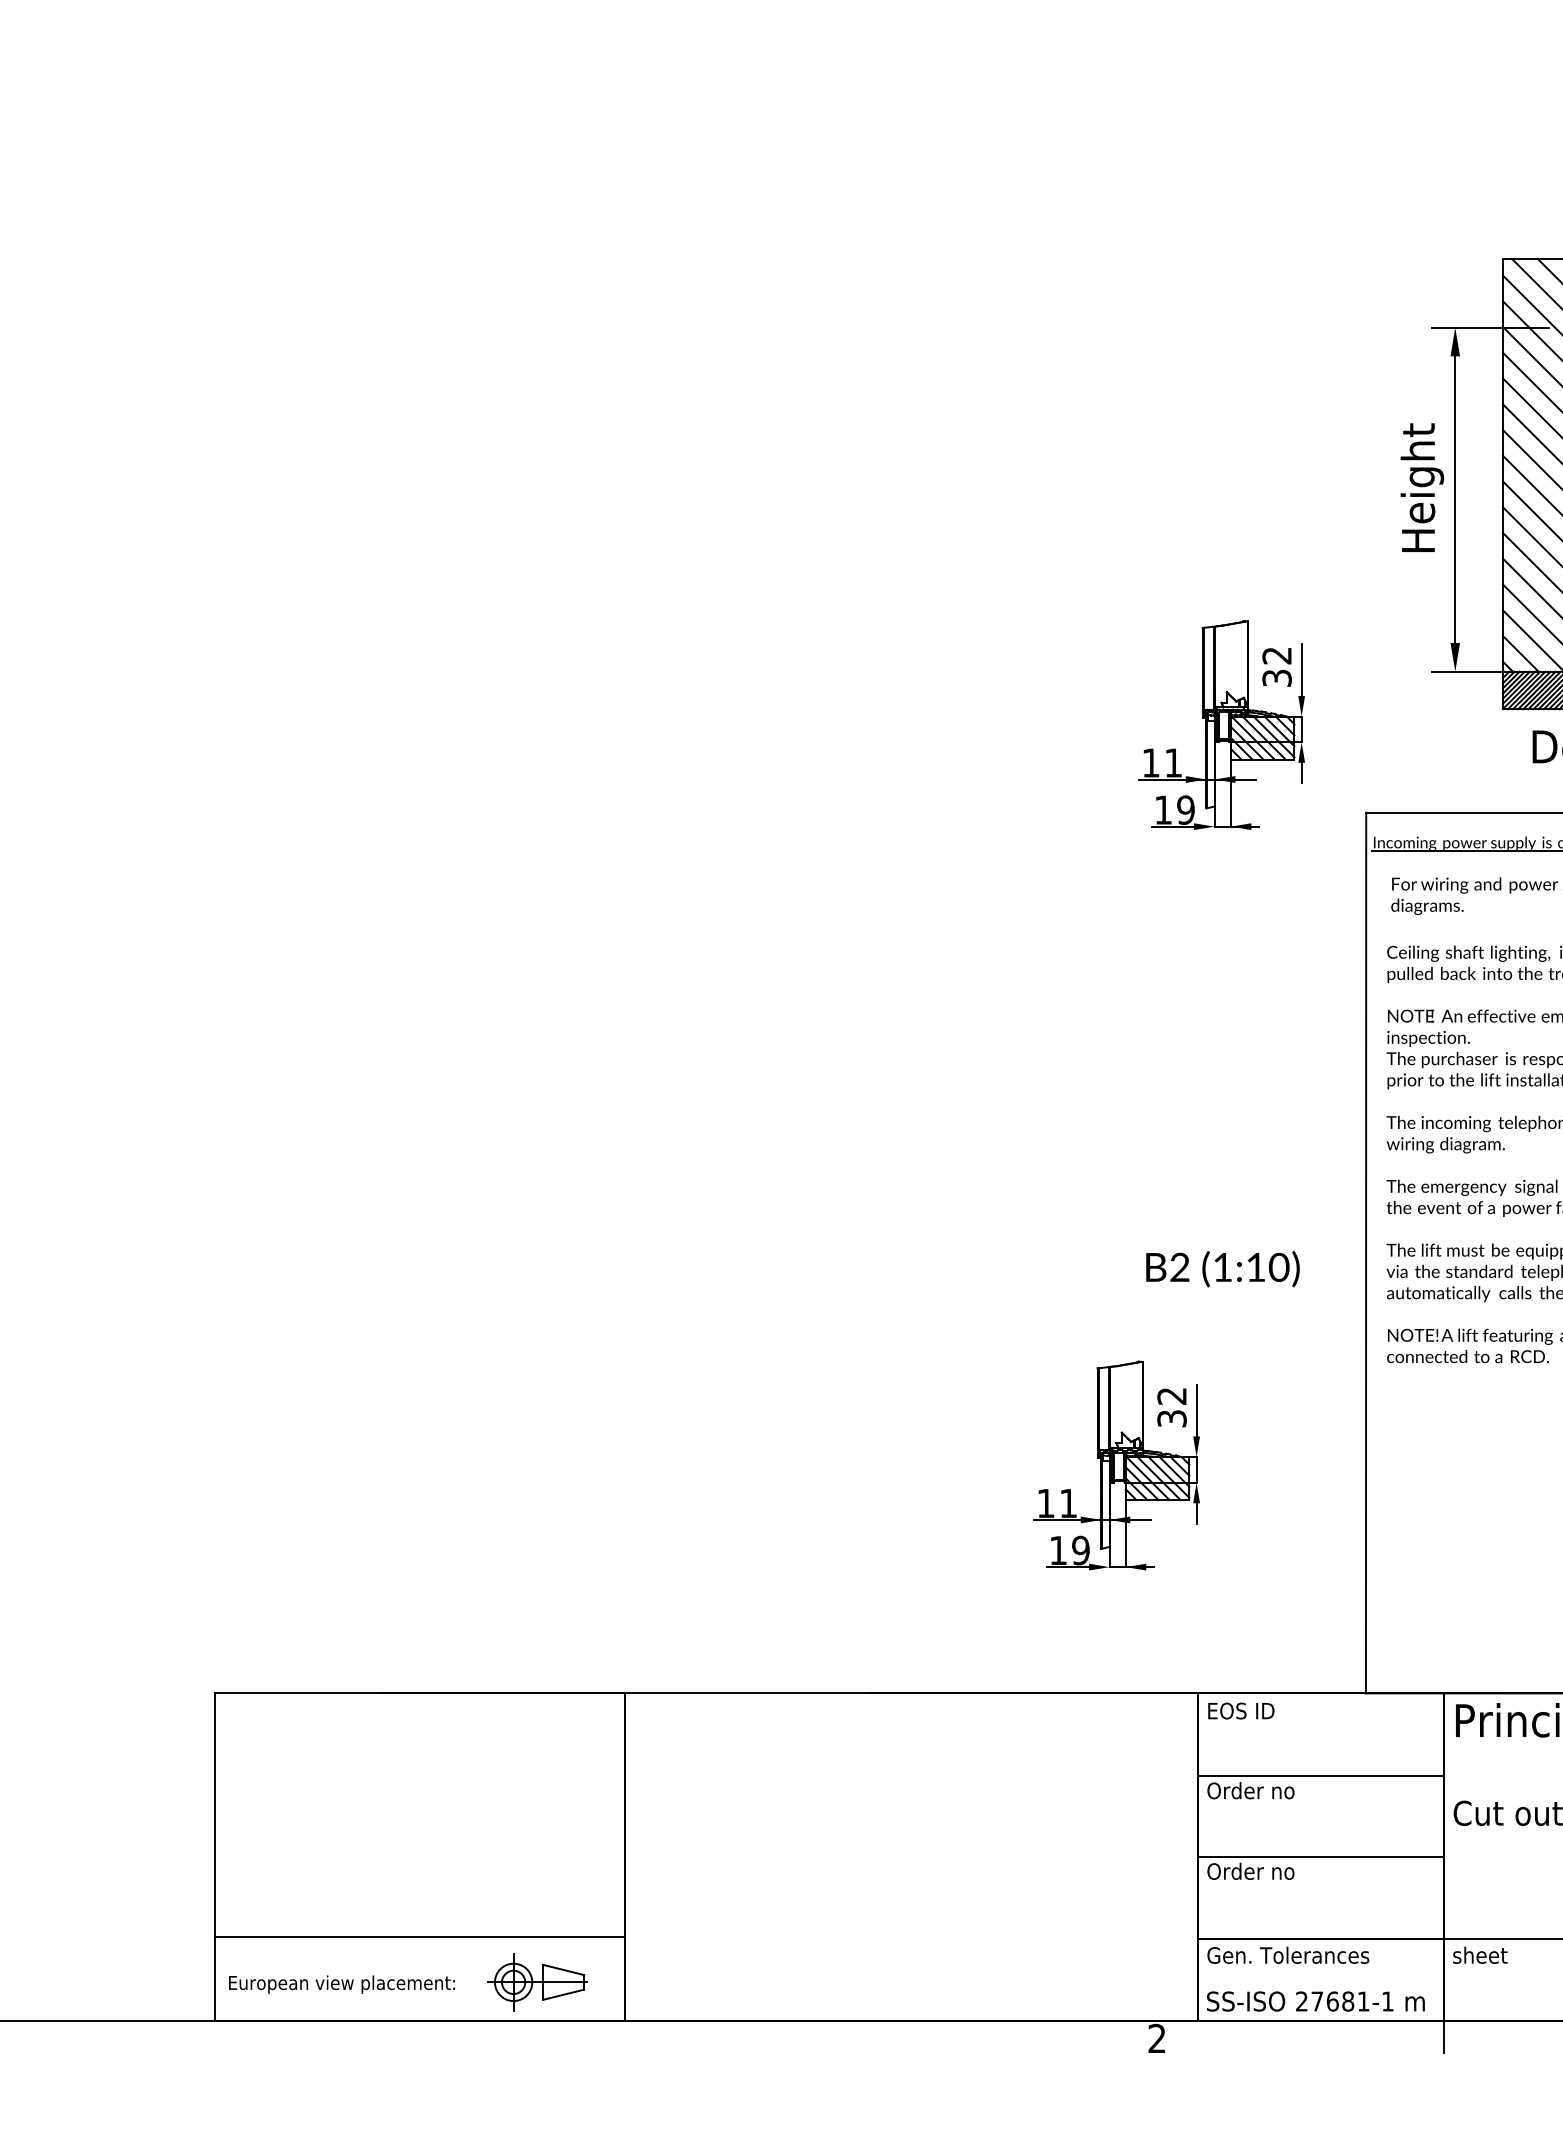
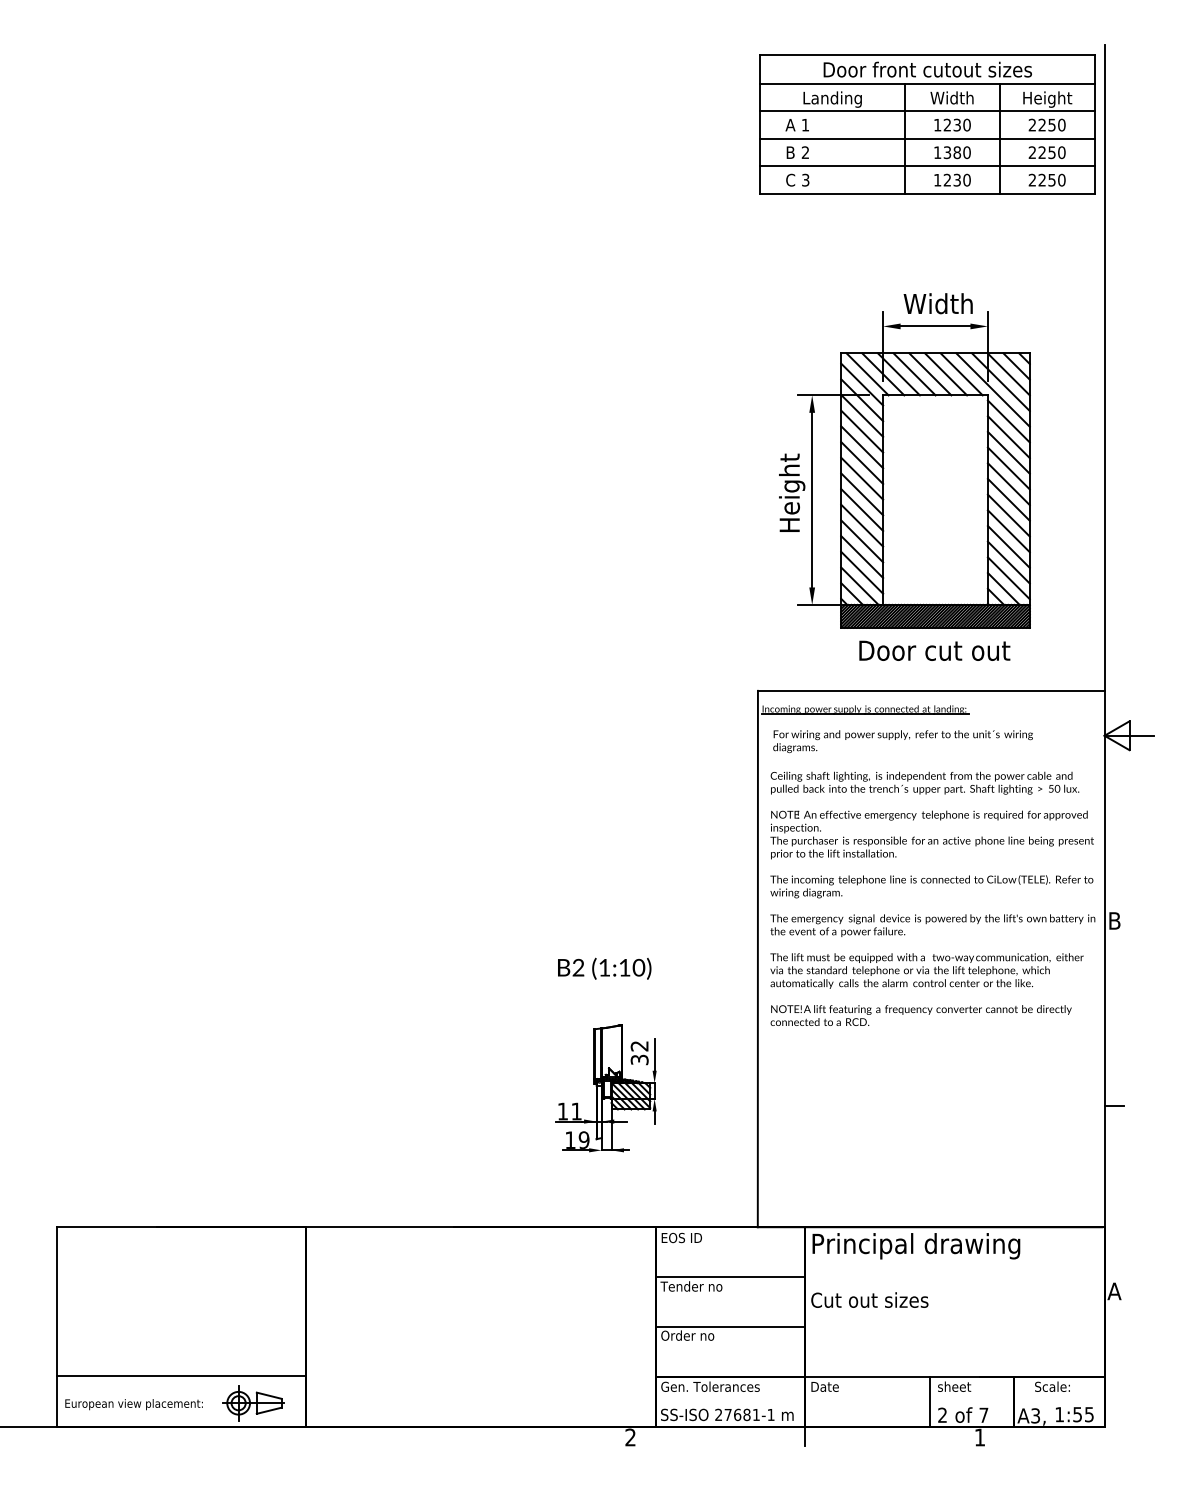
part: (1220, 725) -> (669, 637), removed
text: (1222, 1268) -> (604, 968), moved
text: (1257, 1790) -> (691, 1286), Order no -> Tender no
text: (1480, 1954) -> (827, 1386), sheet -> Date

